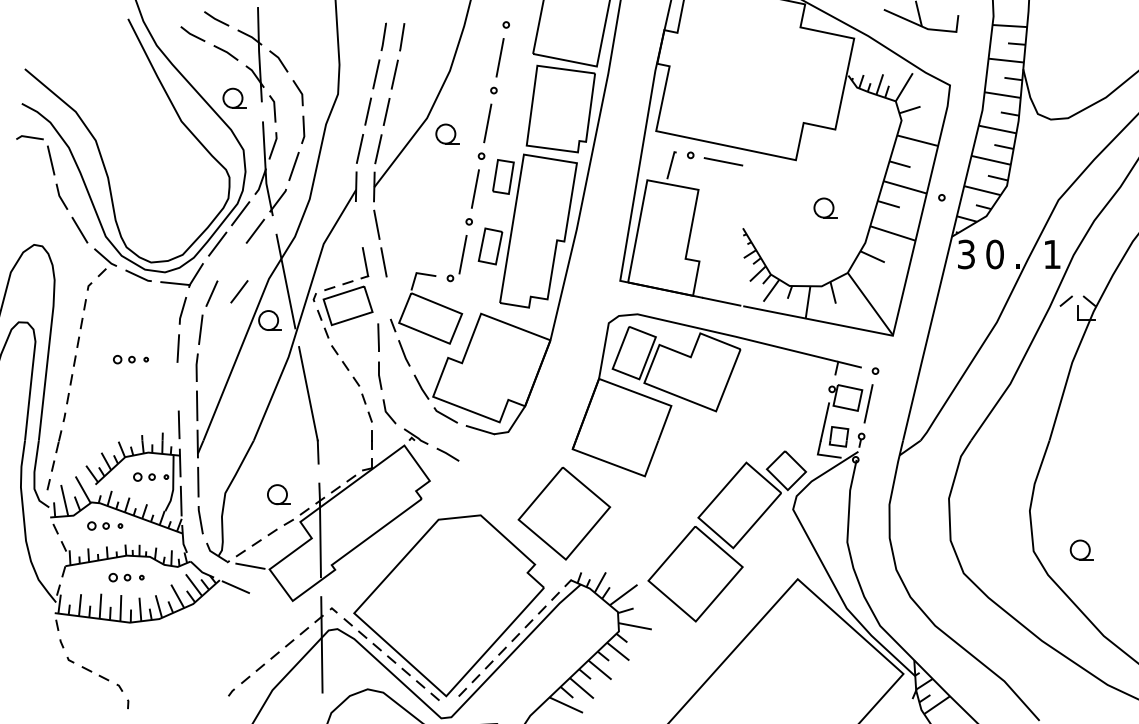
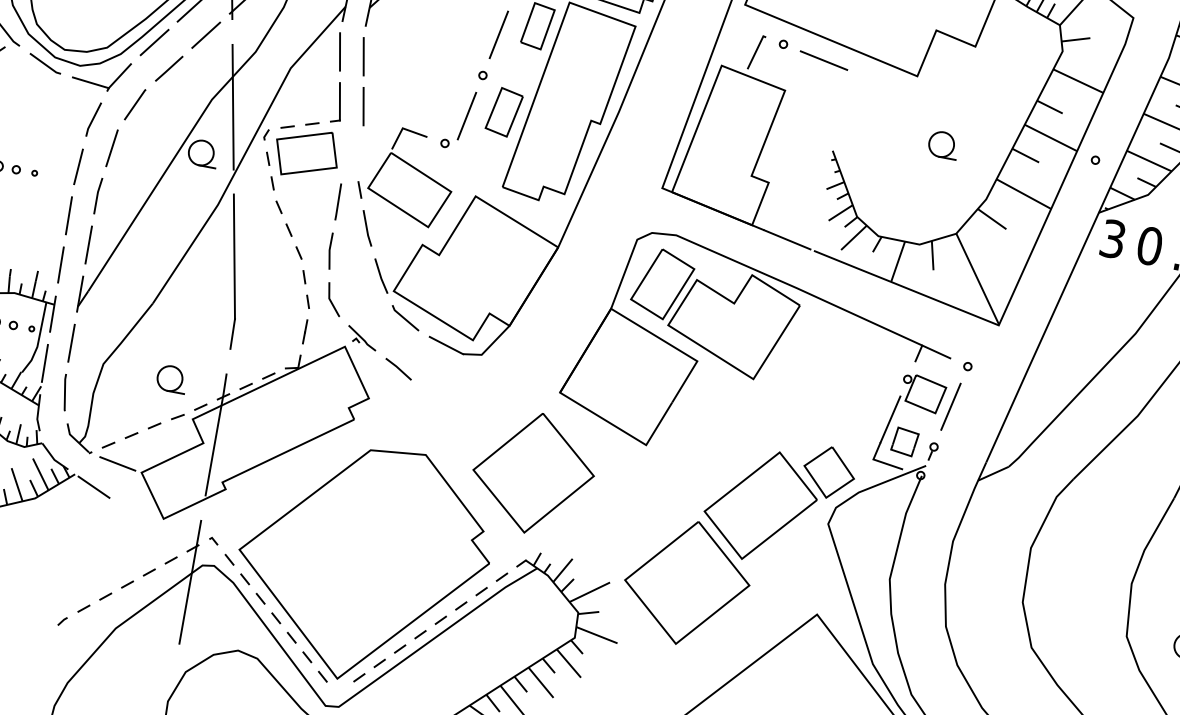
line: (358, 224) -> (340, 51), added
line: (239, 291) -> (169, 68), moved
line: (177, 386) -> (68, 215), added

